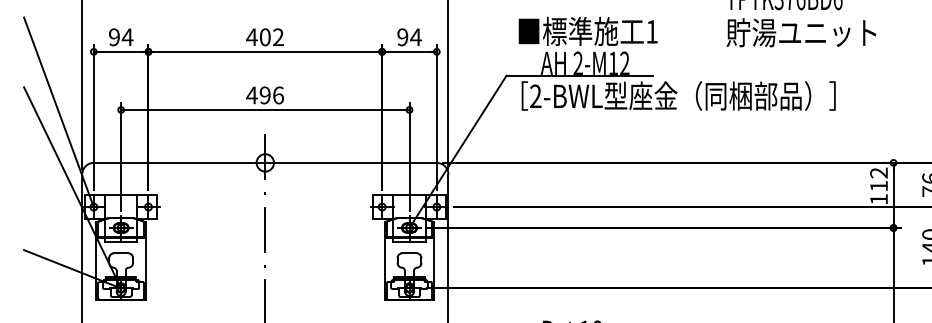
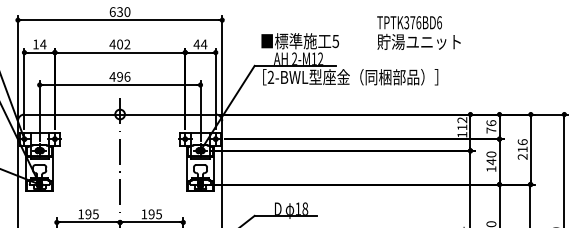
text: (651, 31) -> (335, 41), 1 -> 5
text: (113, 37) -> (35, 44), 94 -> 14
text: (402, 37) -> (196, 44), 94 -> 44

